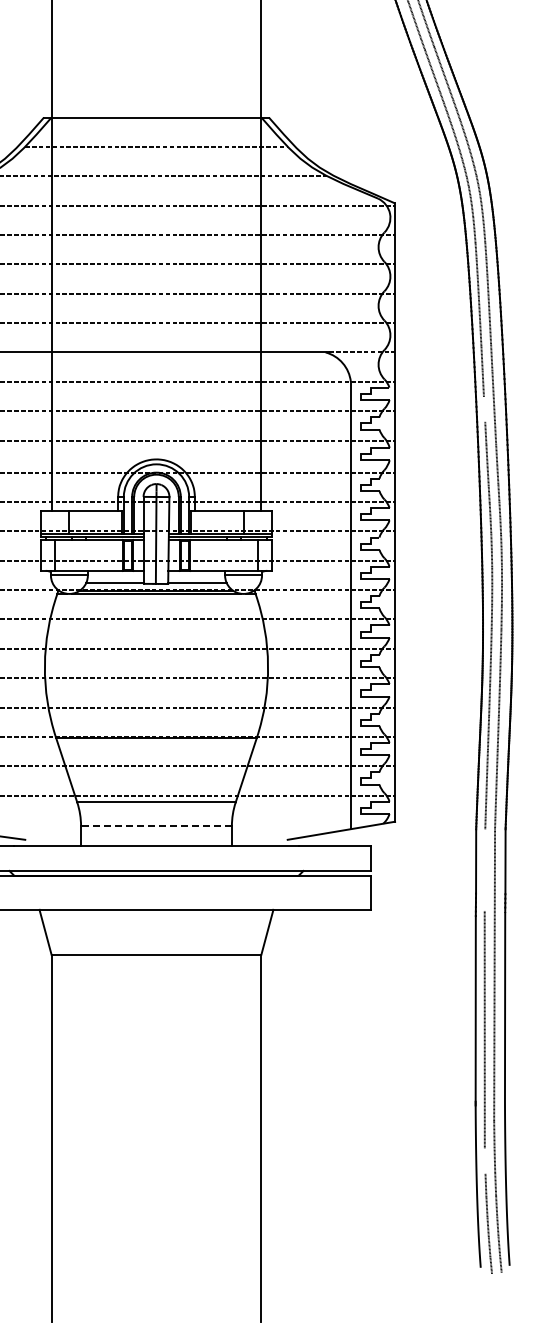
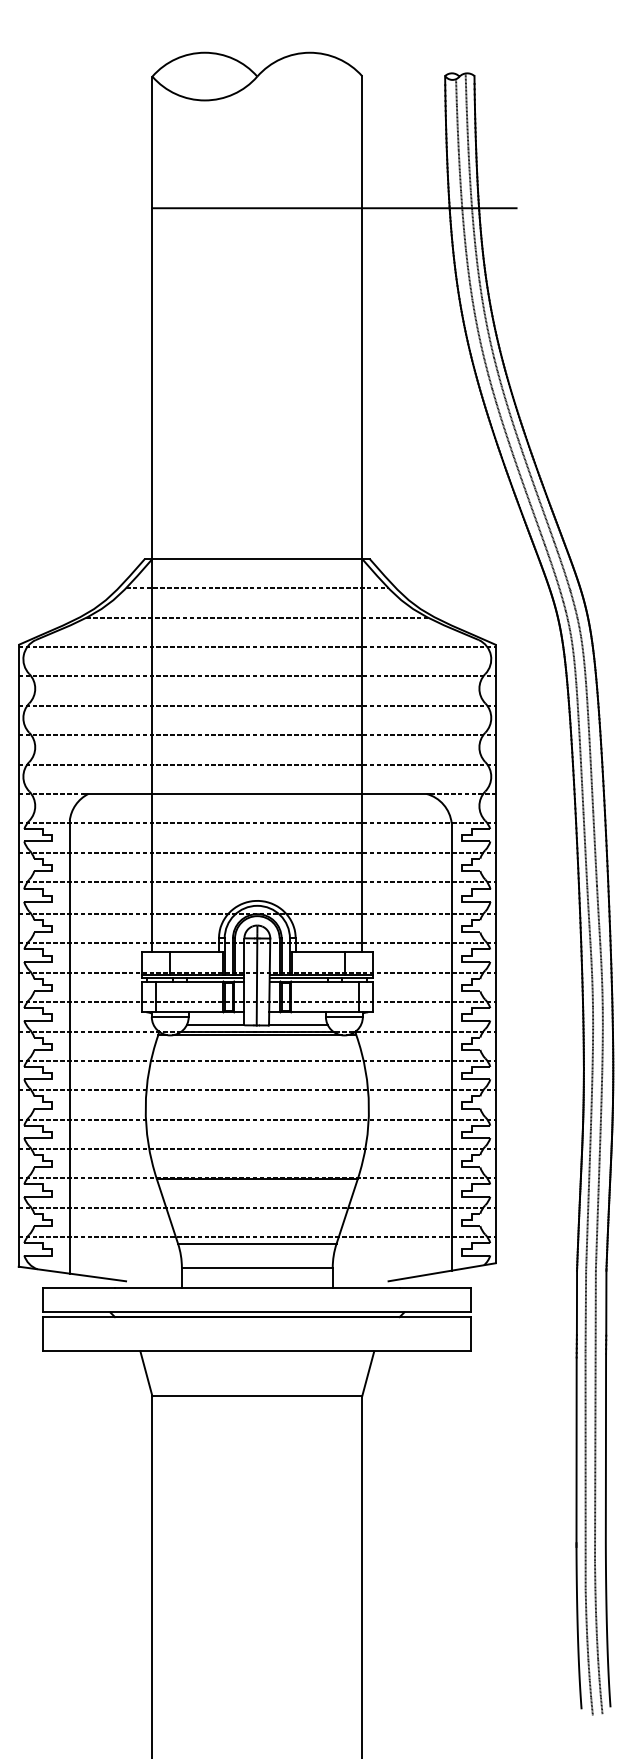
line: (484, 409) -> (585, 850), added
line: (155, 826) -> (256, 1267), dashed -> solid
line: (484, 870) -> (585, 1311), added
line: (484, 1160) -> (585, 1601), added

